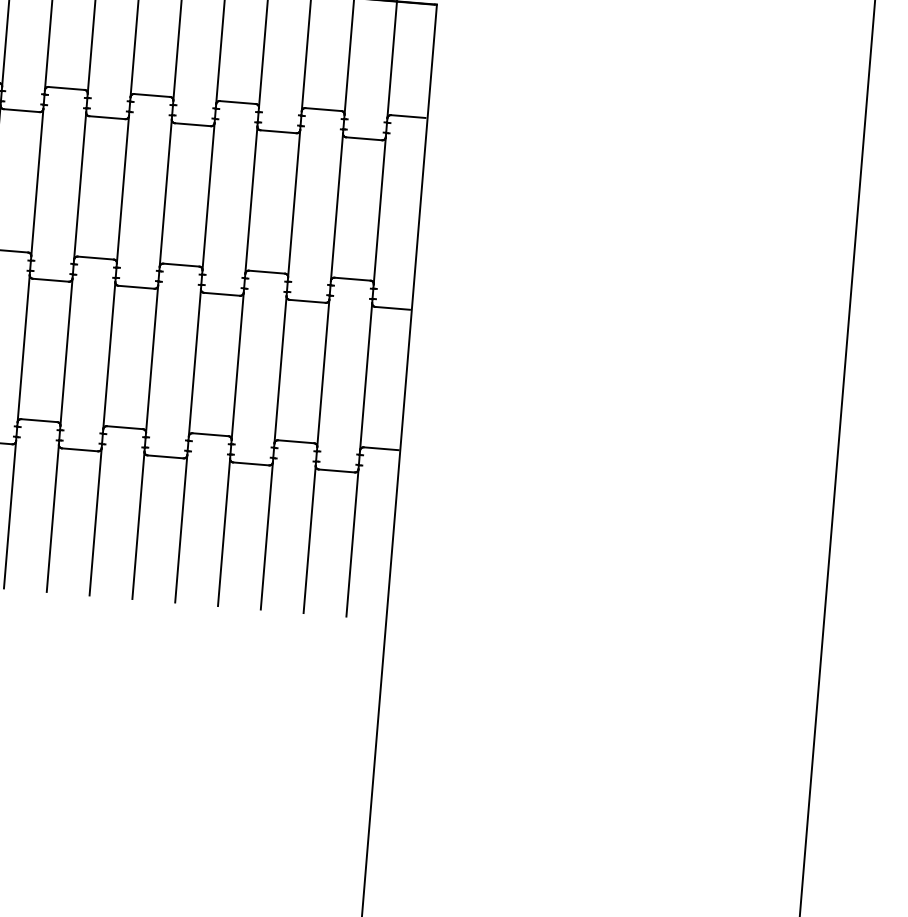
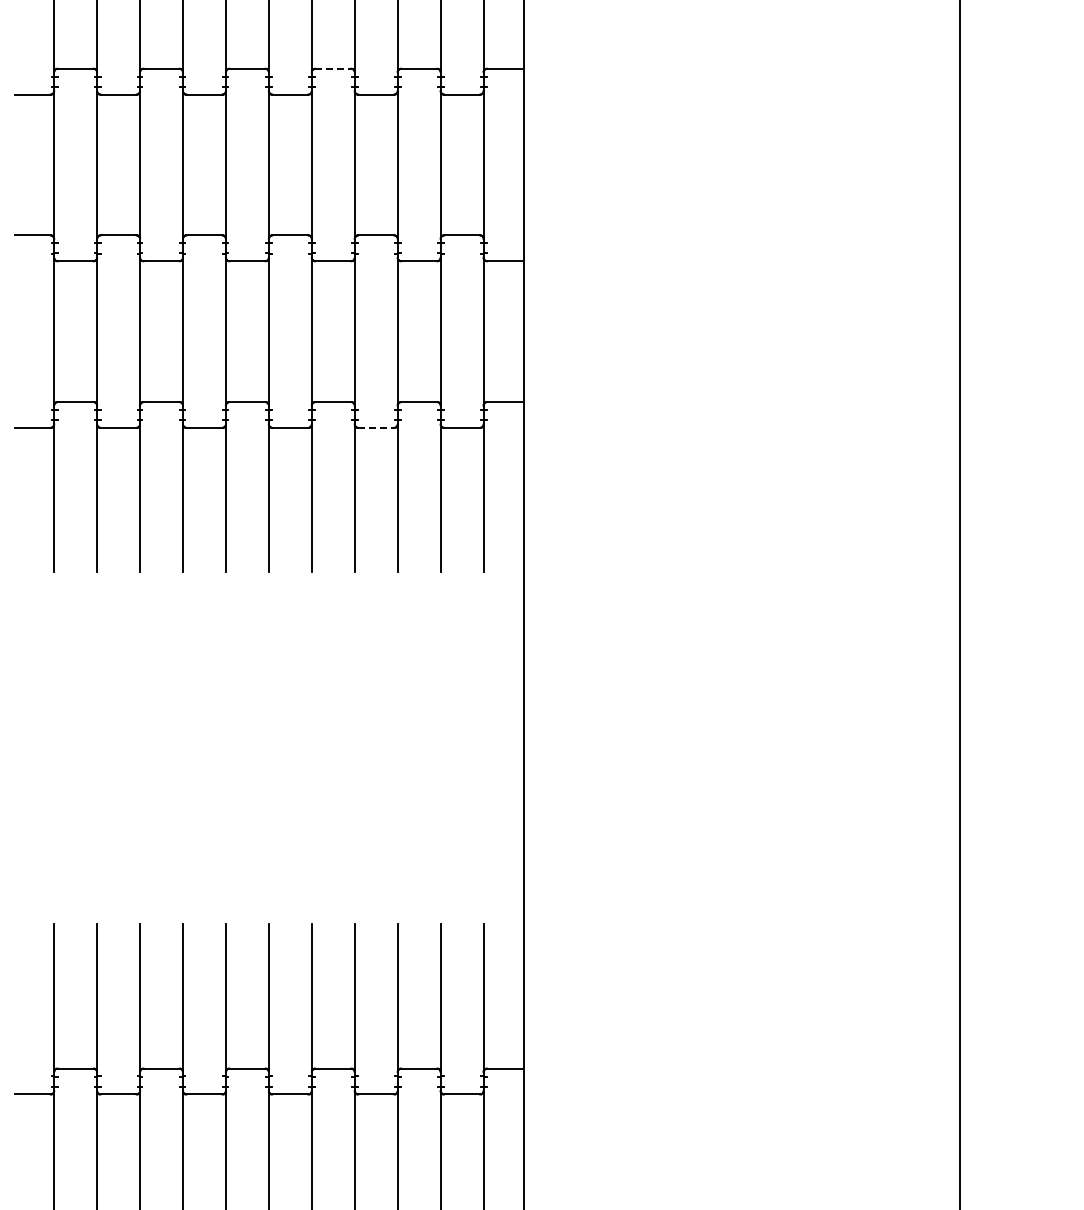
line: (238, 102) -> (333, 68), solid -> dashed
line: (251, 463) -> (376, 427), solid -> dashed

